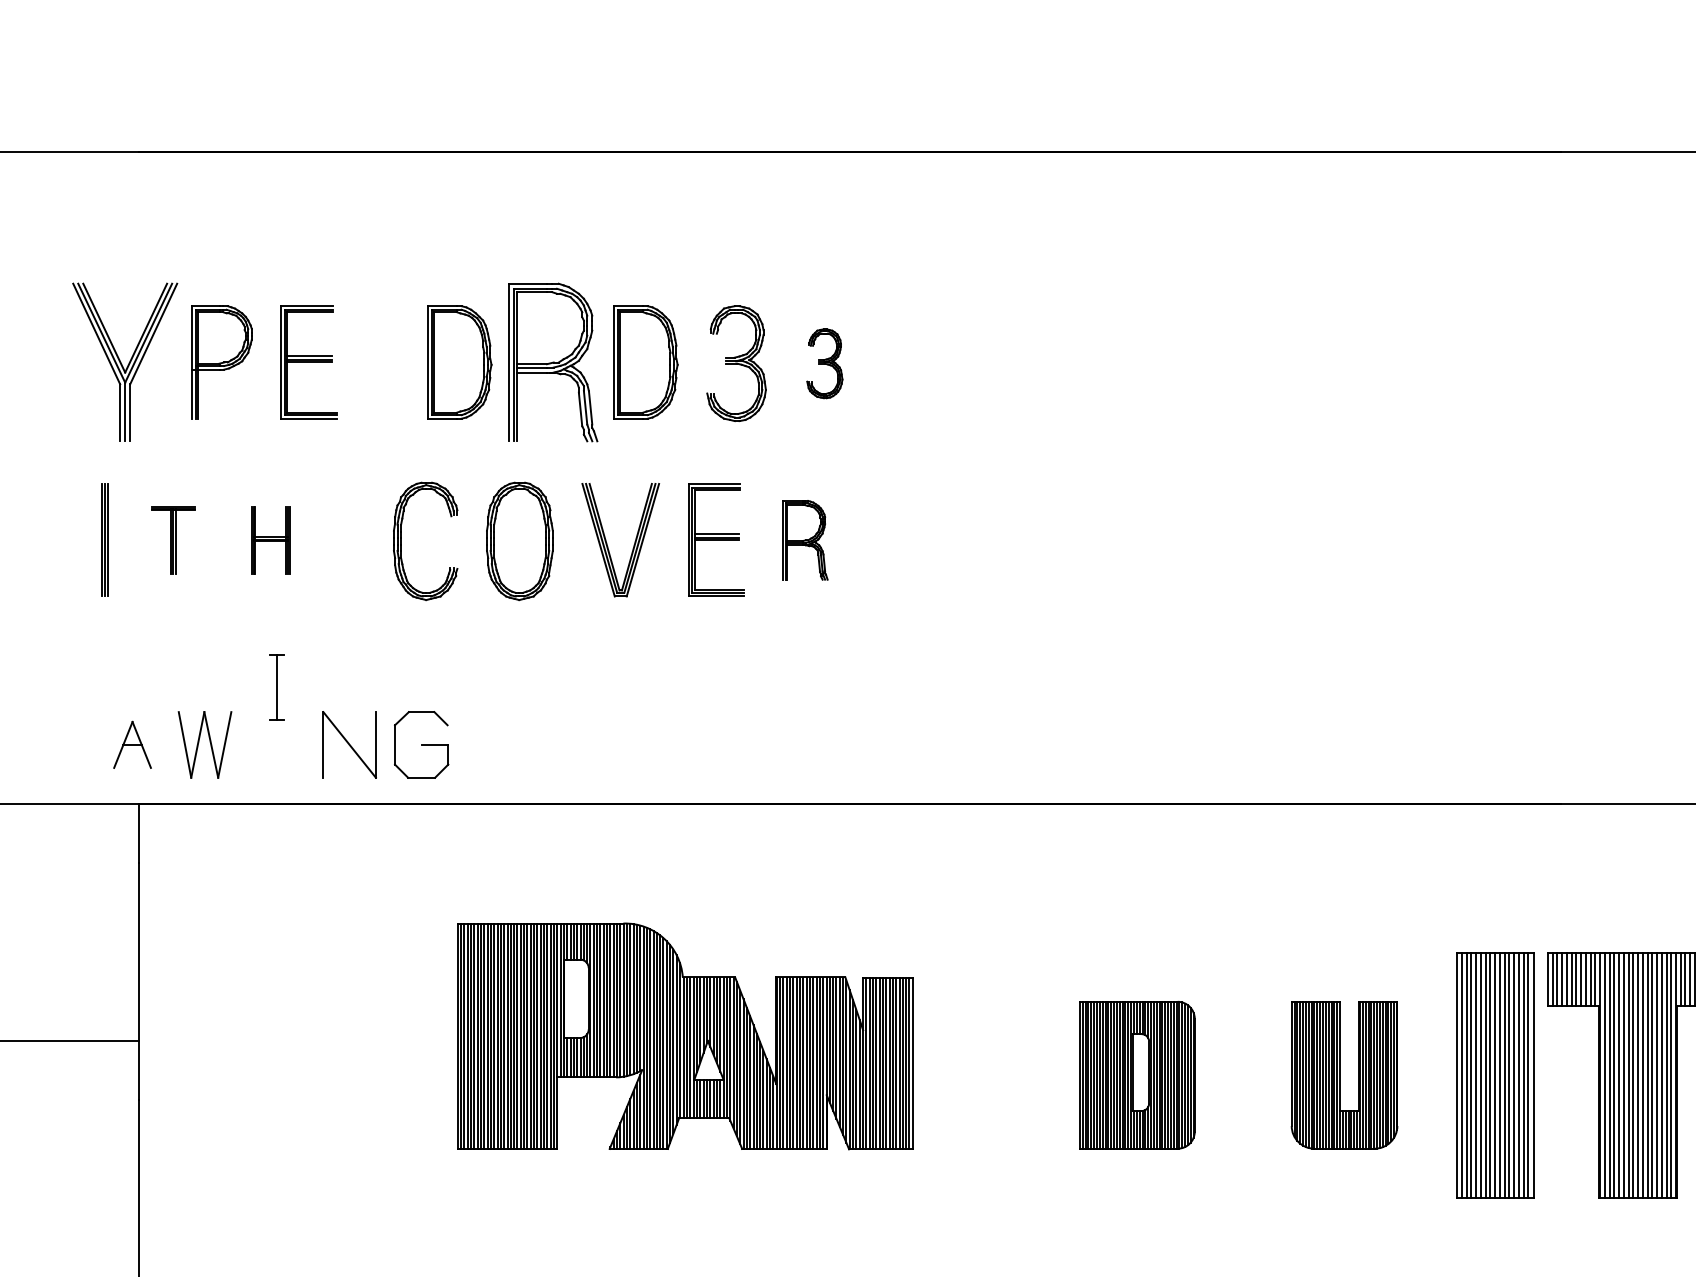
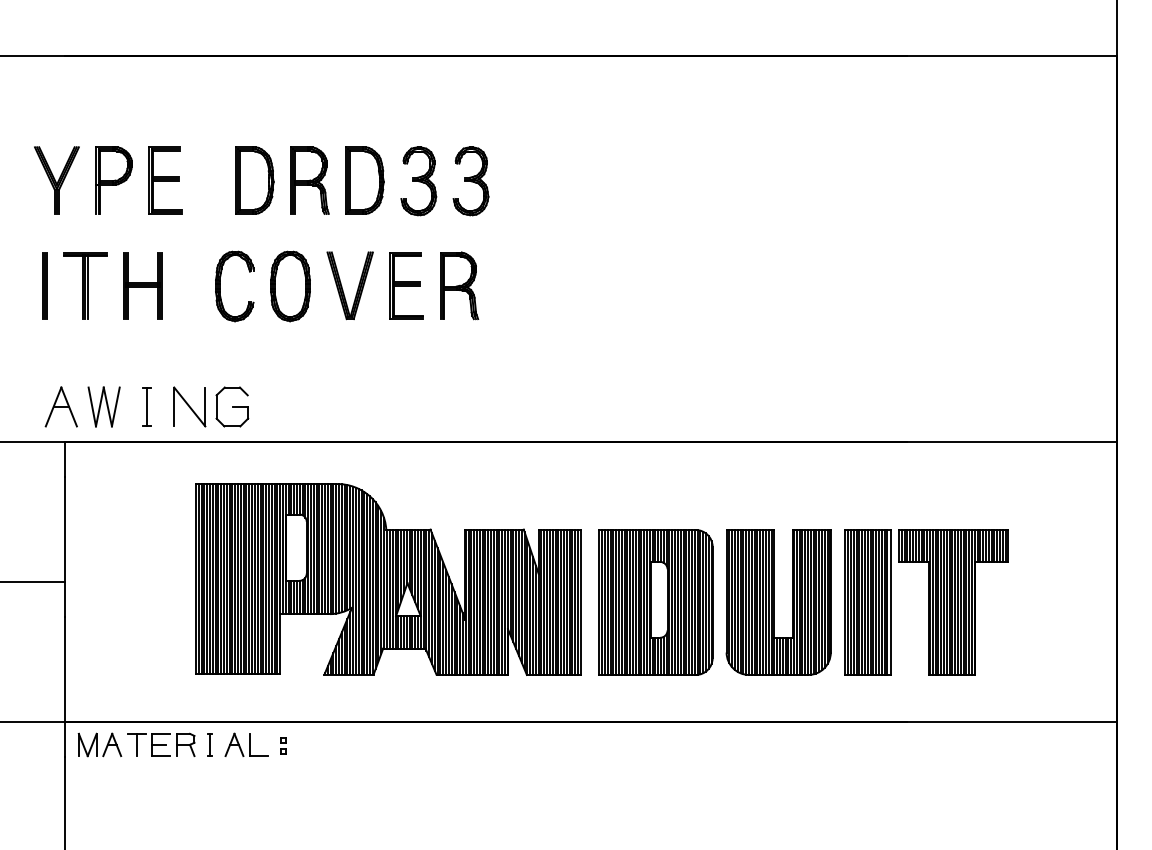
part: (124, 362) -> (56, 180), size x0.71
part: (551, 362) -> (309, 180), size x0.71
part: (823, 363) -> (470, 181), size x1.67
part: (173, 539) -> (85, 285), size x1.67
part: (269, 539) -> (142, 285), size x1.67
part: (805, 539) -> (459, 285), size x1.43
part: (276, 686) -> (146, 406), moved
part: (131, 744) -> (60, 406), size x1.43
part: (685, 1036) -> (388, 579), size x1.43
part: (1136, 1075) -> (655, 602), size x1.67
part: (1344, 1075) -> (778, 602), size x1.67

